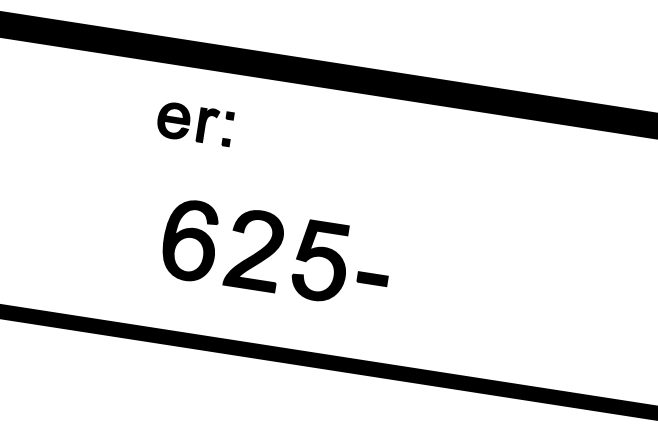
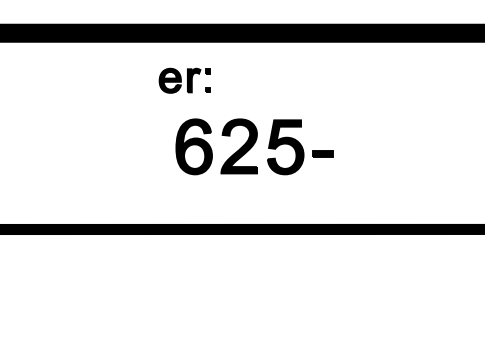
part: (276, 253) -> (254, 146), moved

